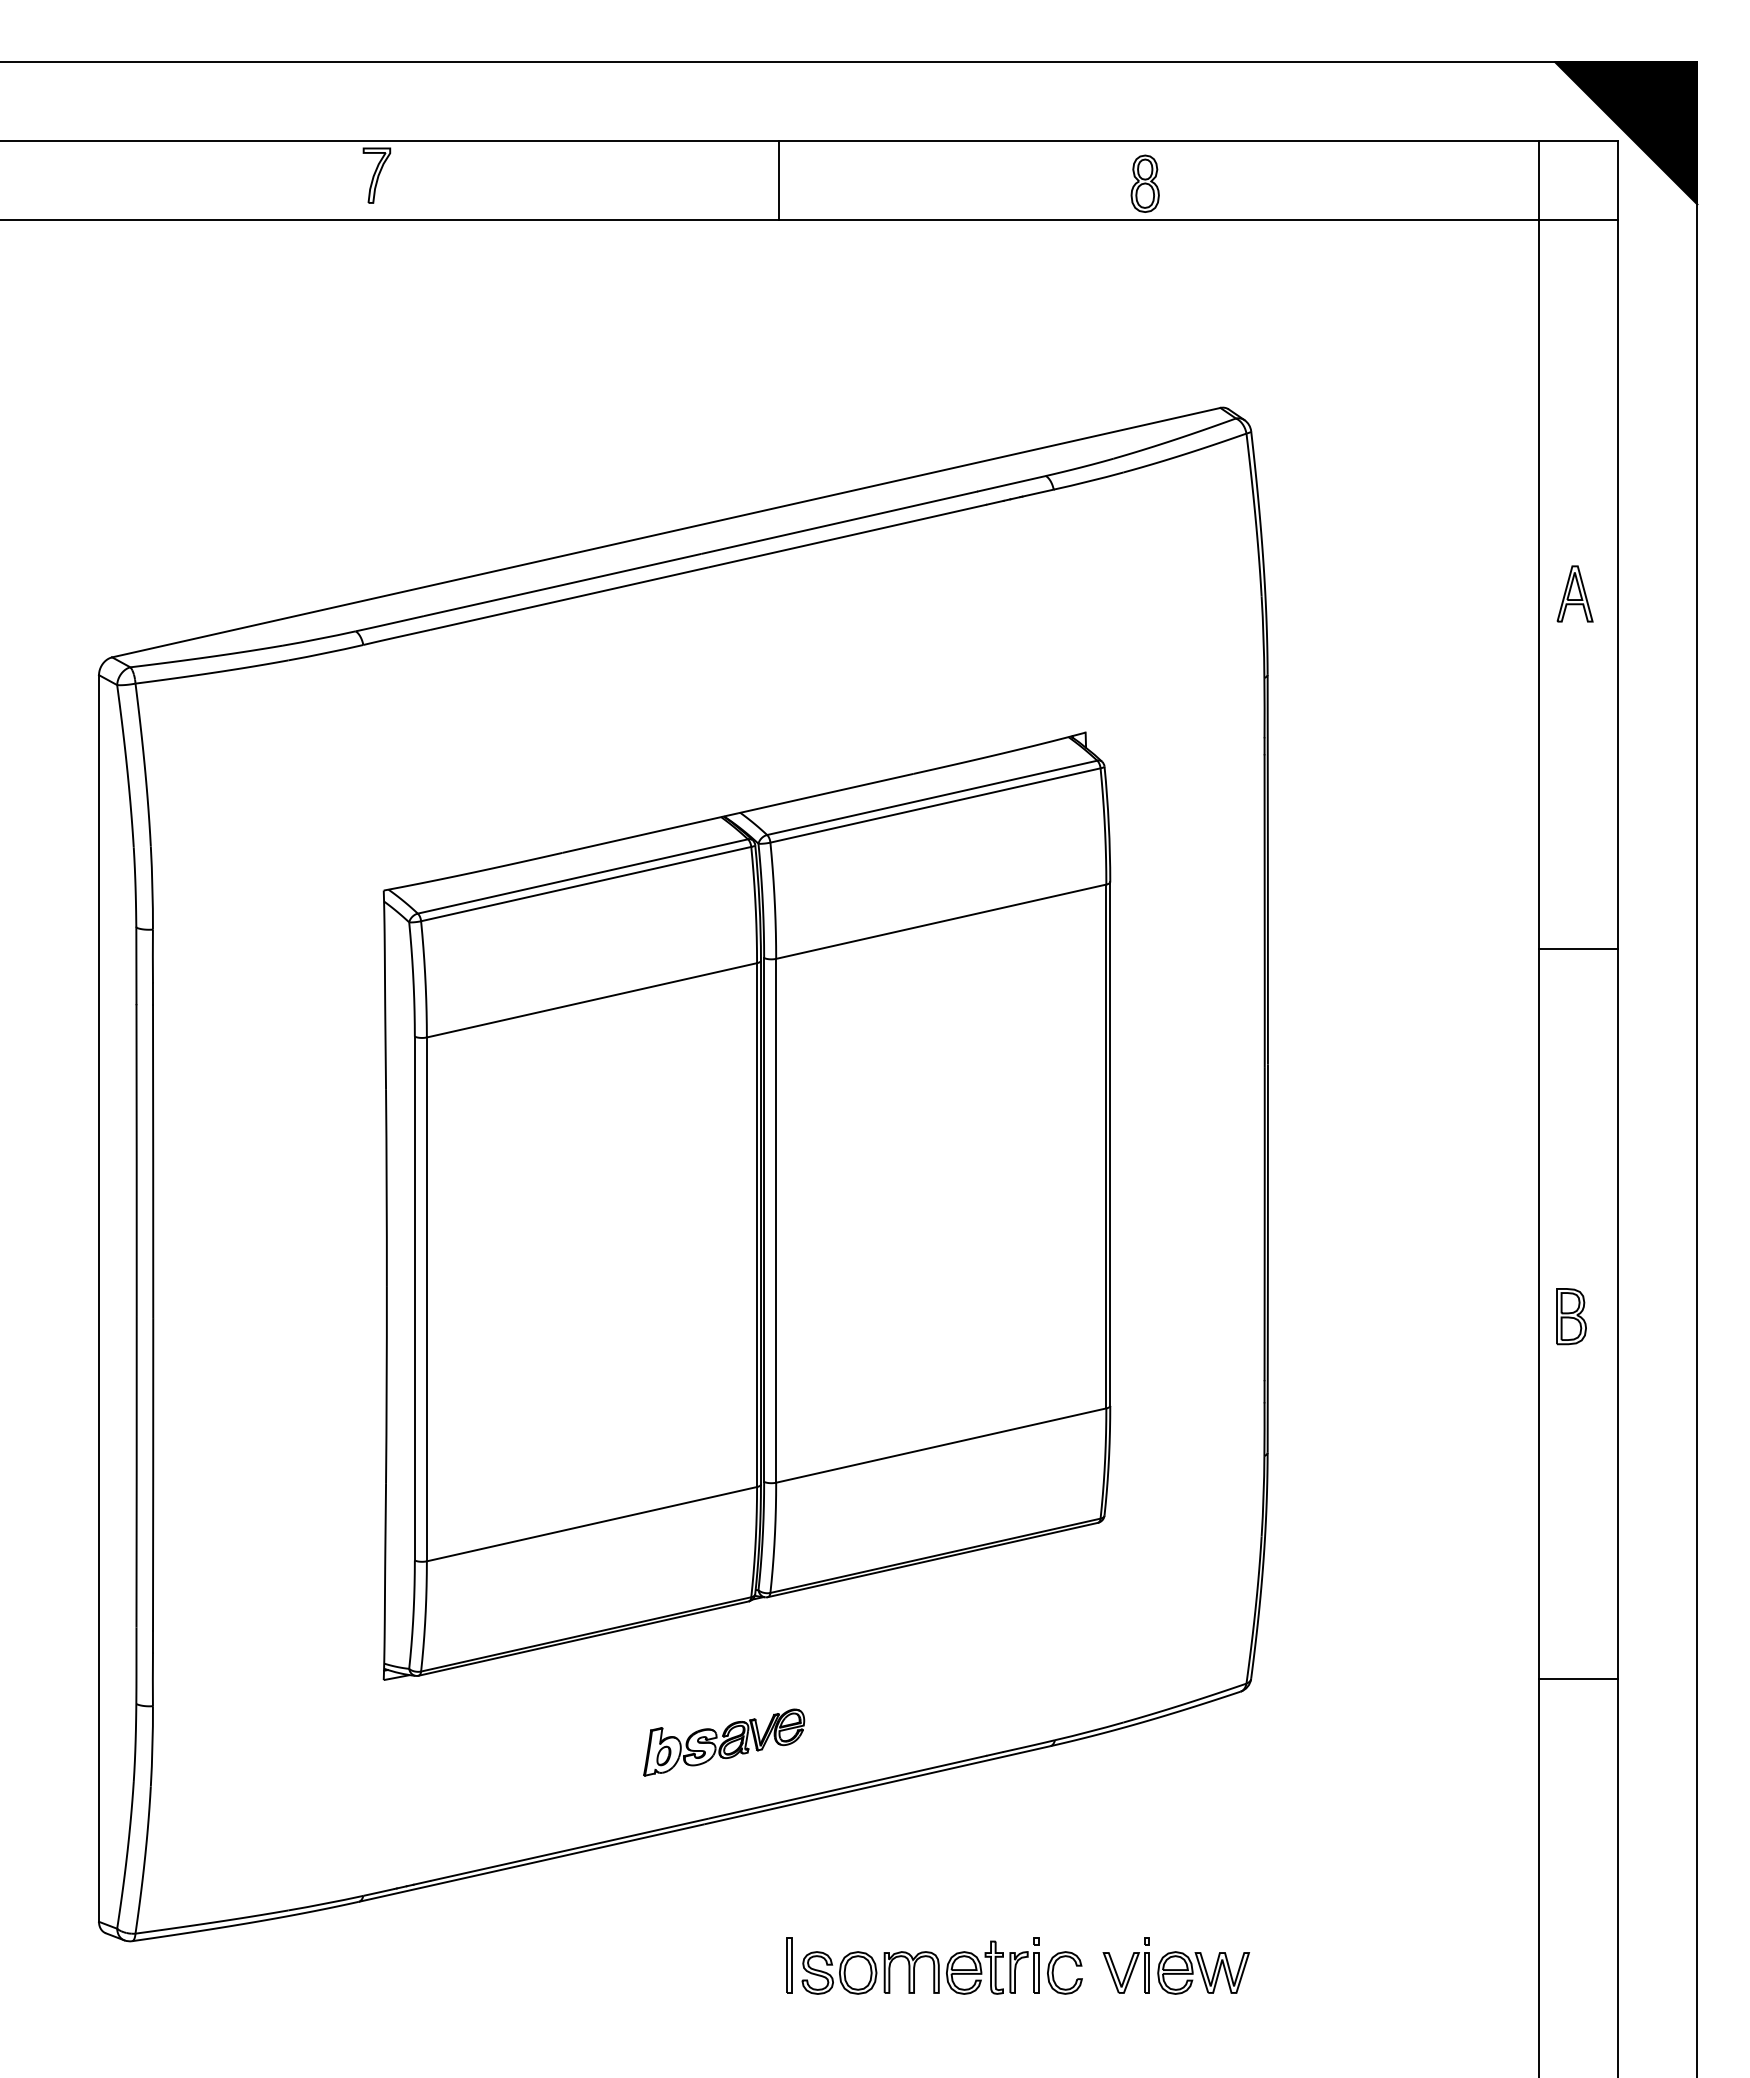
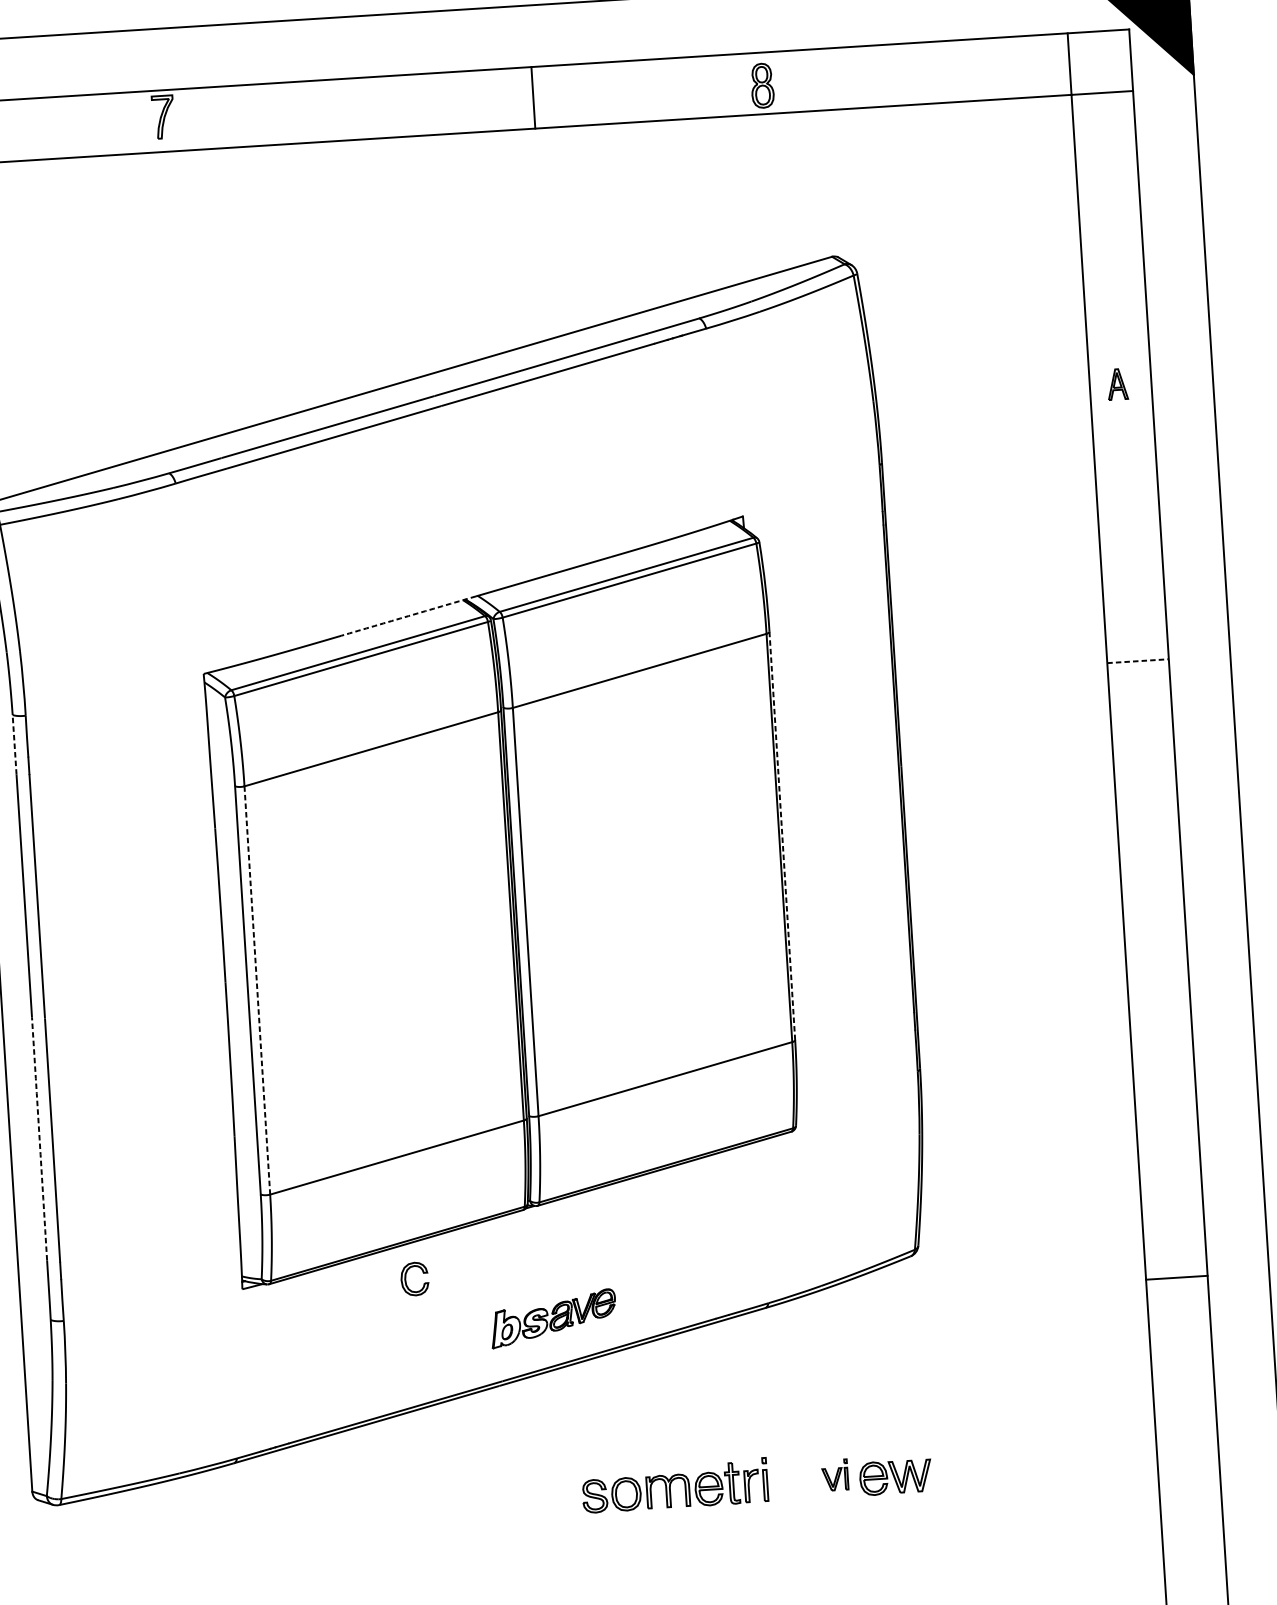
line: (779, 180) -> (533, 97), moved
part: (1574, 593) -> (1117, 384), size x0.7
arc: (650, 833) -> (408, 616), solid -> dashed
line: (1579, 949) -> (1138, 661), solid -> dashed
line: (136, 965) -> (14, 744), solid -> dashed
line: (1110, 1144) -> (782, 836), solid -> dashed
line: (426, 1299) -> (257, 990), solid -> dashed
part: (1571, 1316) -> (1150, 947), removed
arc: (136, 1471) -> (39, 1138), solid -> dashed
line: (1578, 1678) -> (1176, 1277), moved
part: (724, 1742) -> (553, 1318), moved
part: (789, 1965) -> (572, 1491), removed
part: (1125, 1965) -> (834, 1475), size x0.7
part: (1054, 1968) -> (406, 1276), moved

